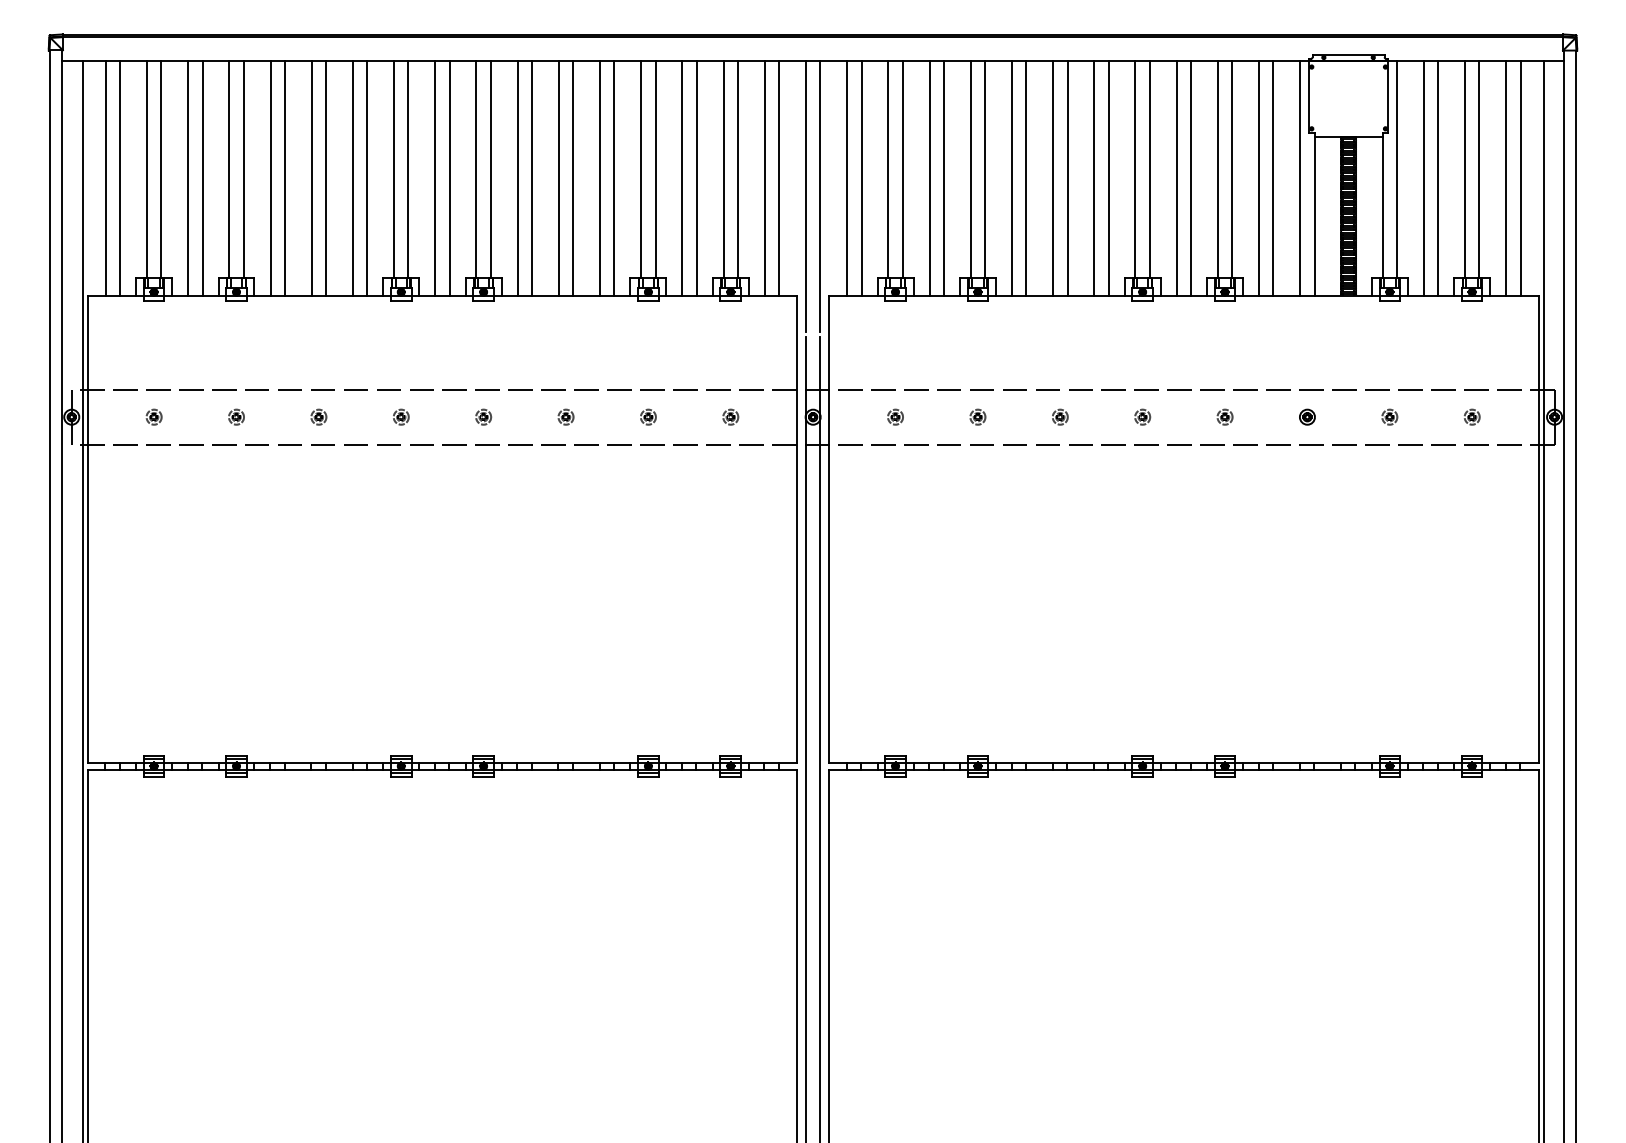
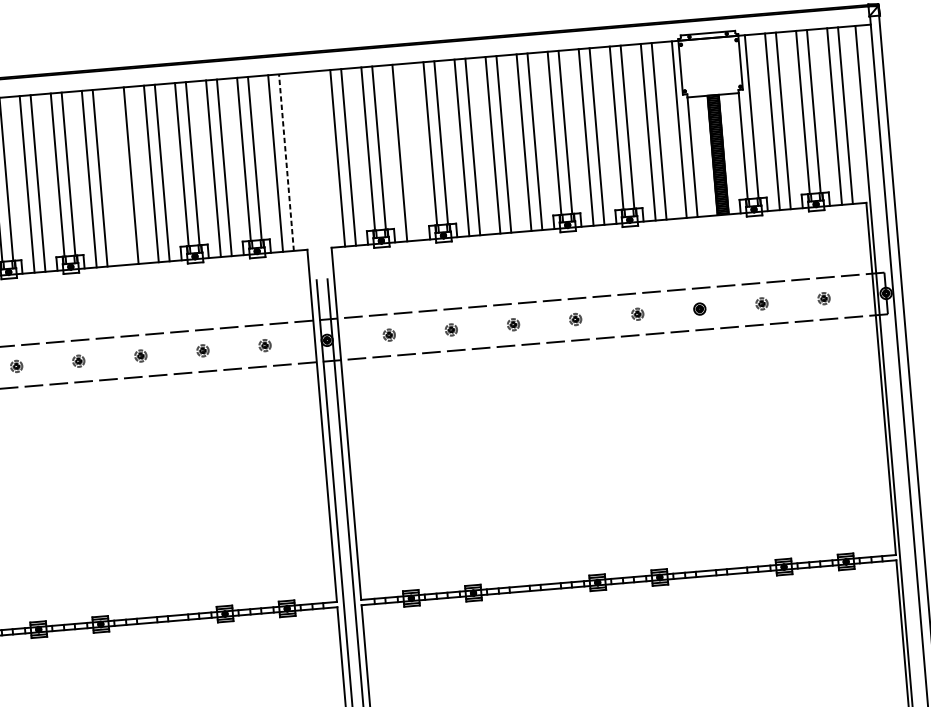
line: (558, 178) -> (120, 176), removed
line: (779, 178) -> (286, 162), solid -> dashed
line: (943, 178) -> (410, 152), removed
line: (805, 196) -> (307, 174), removed
line: (820, 196) -> (318, 173), removed

